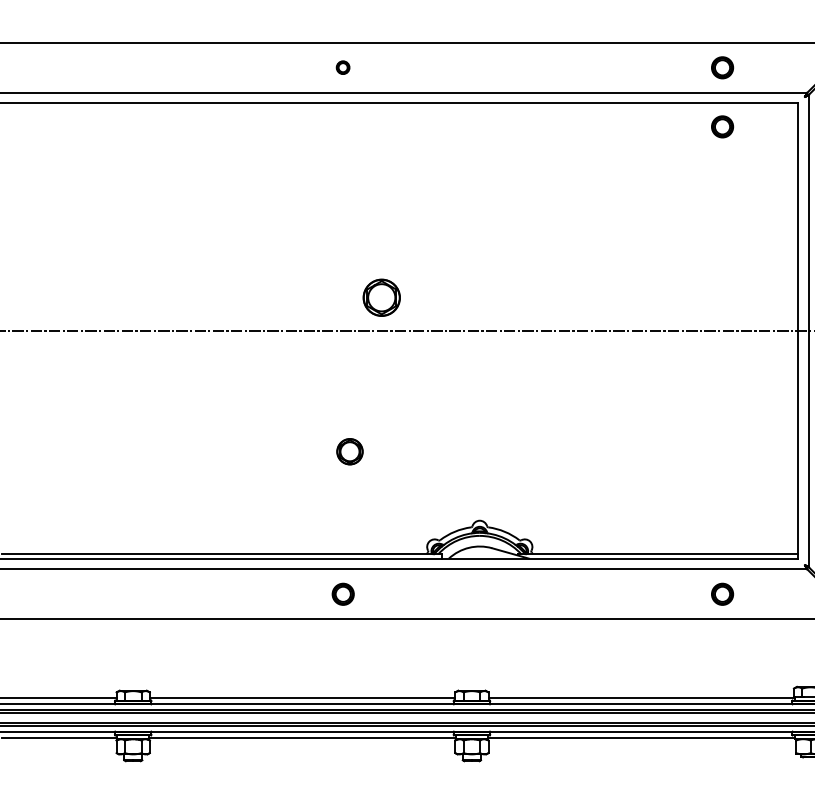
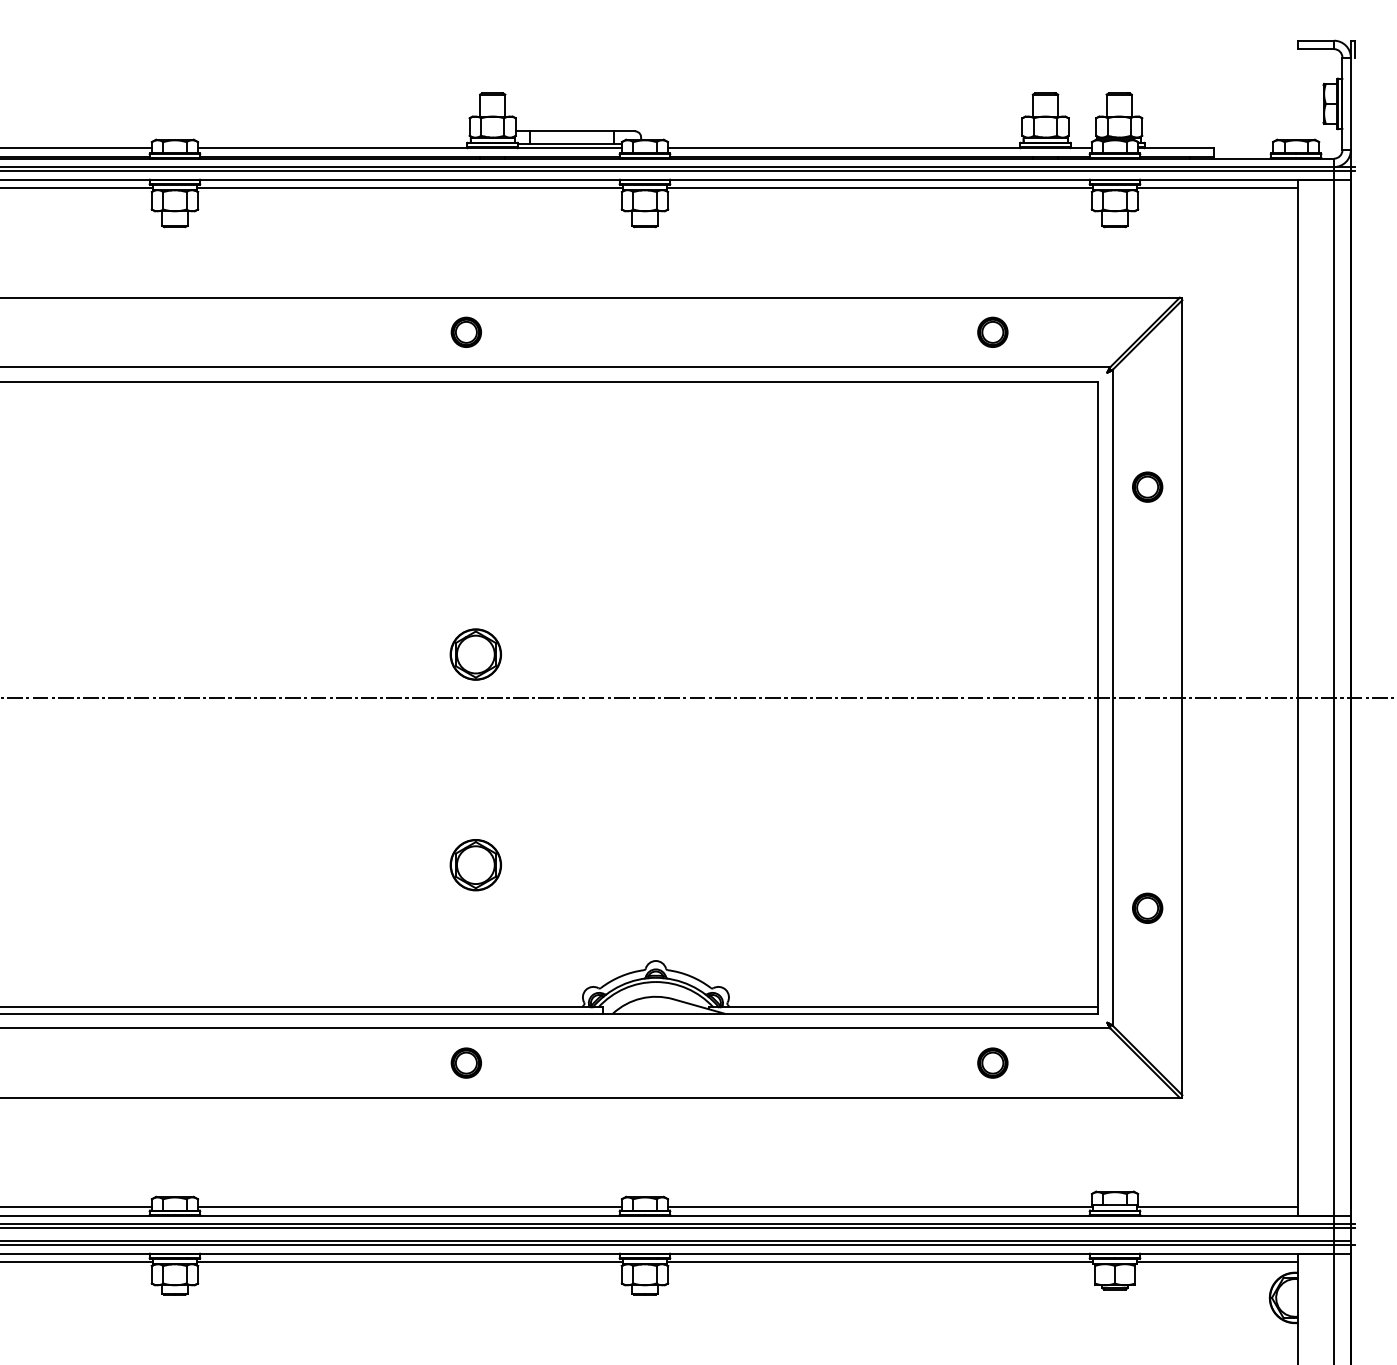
part: (342, 67) -> (465, 331), size x1.67
part: (722, 126) -> (992, 413), removed
part: (381, 297) -> (475, 654), moved
part: (349, 451) -> (475, 865), size x1.43

